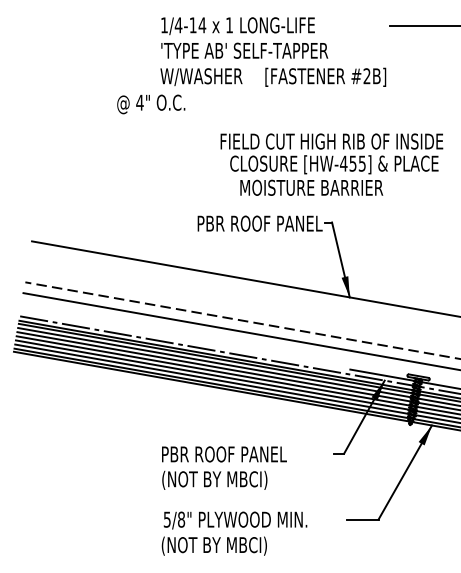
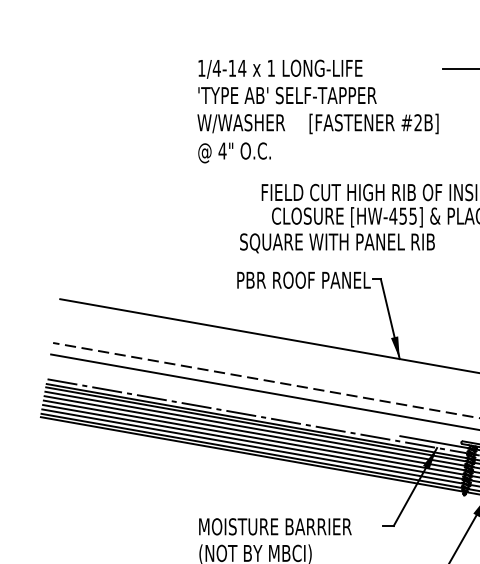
text: (151, 104) -> (234, 152), moved
text: (291, 188) -> (337, 242), MOISTURE BARRIER -> SQUARE WITH PANEL RIB
text: (233, 454) -> (275, 526), PBR ROOF PANEL -> MOISTURE BARRIER

